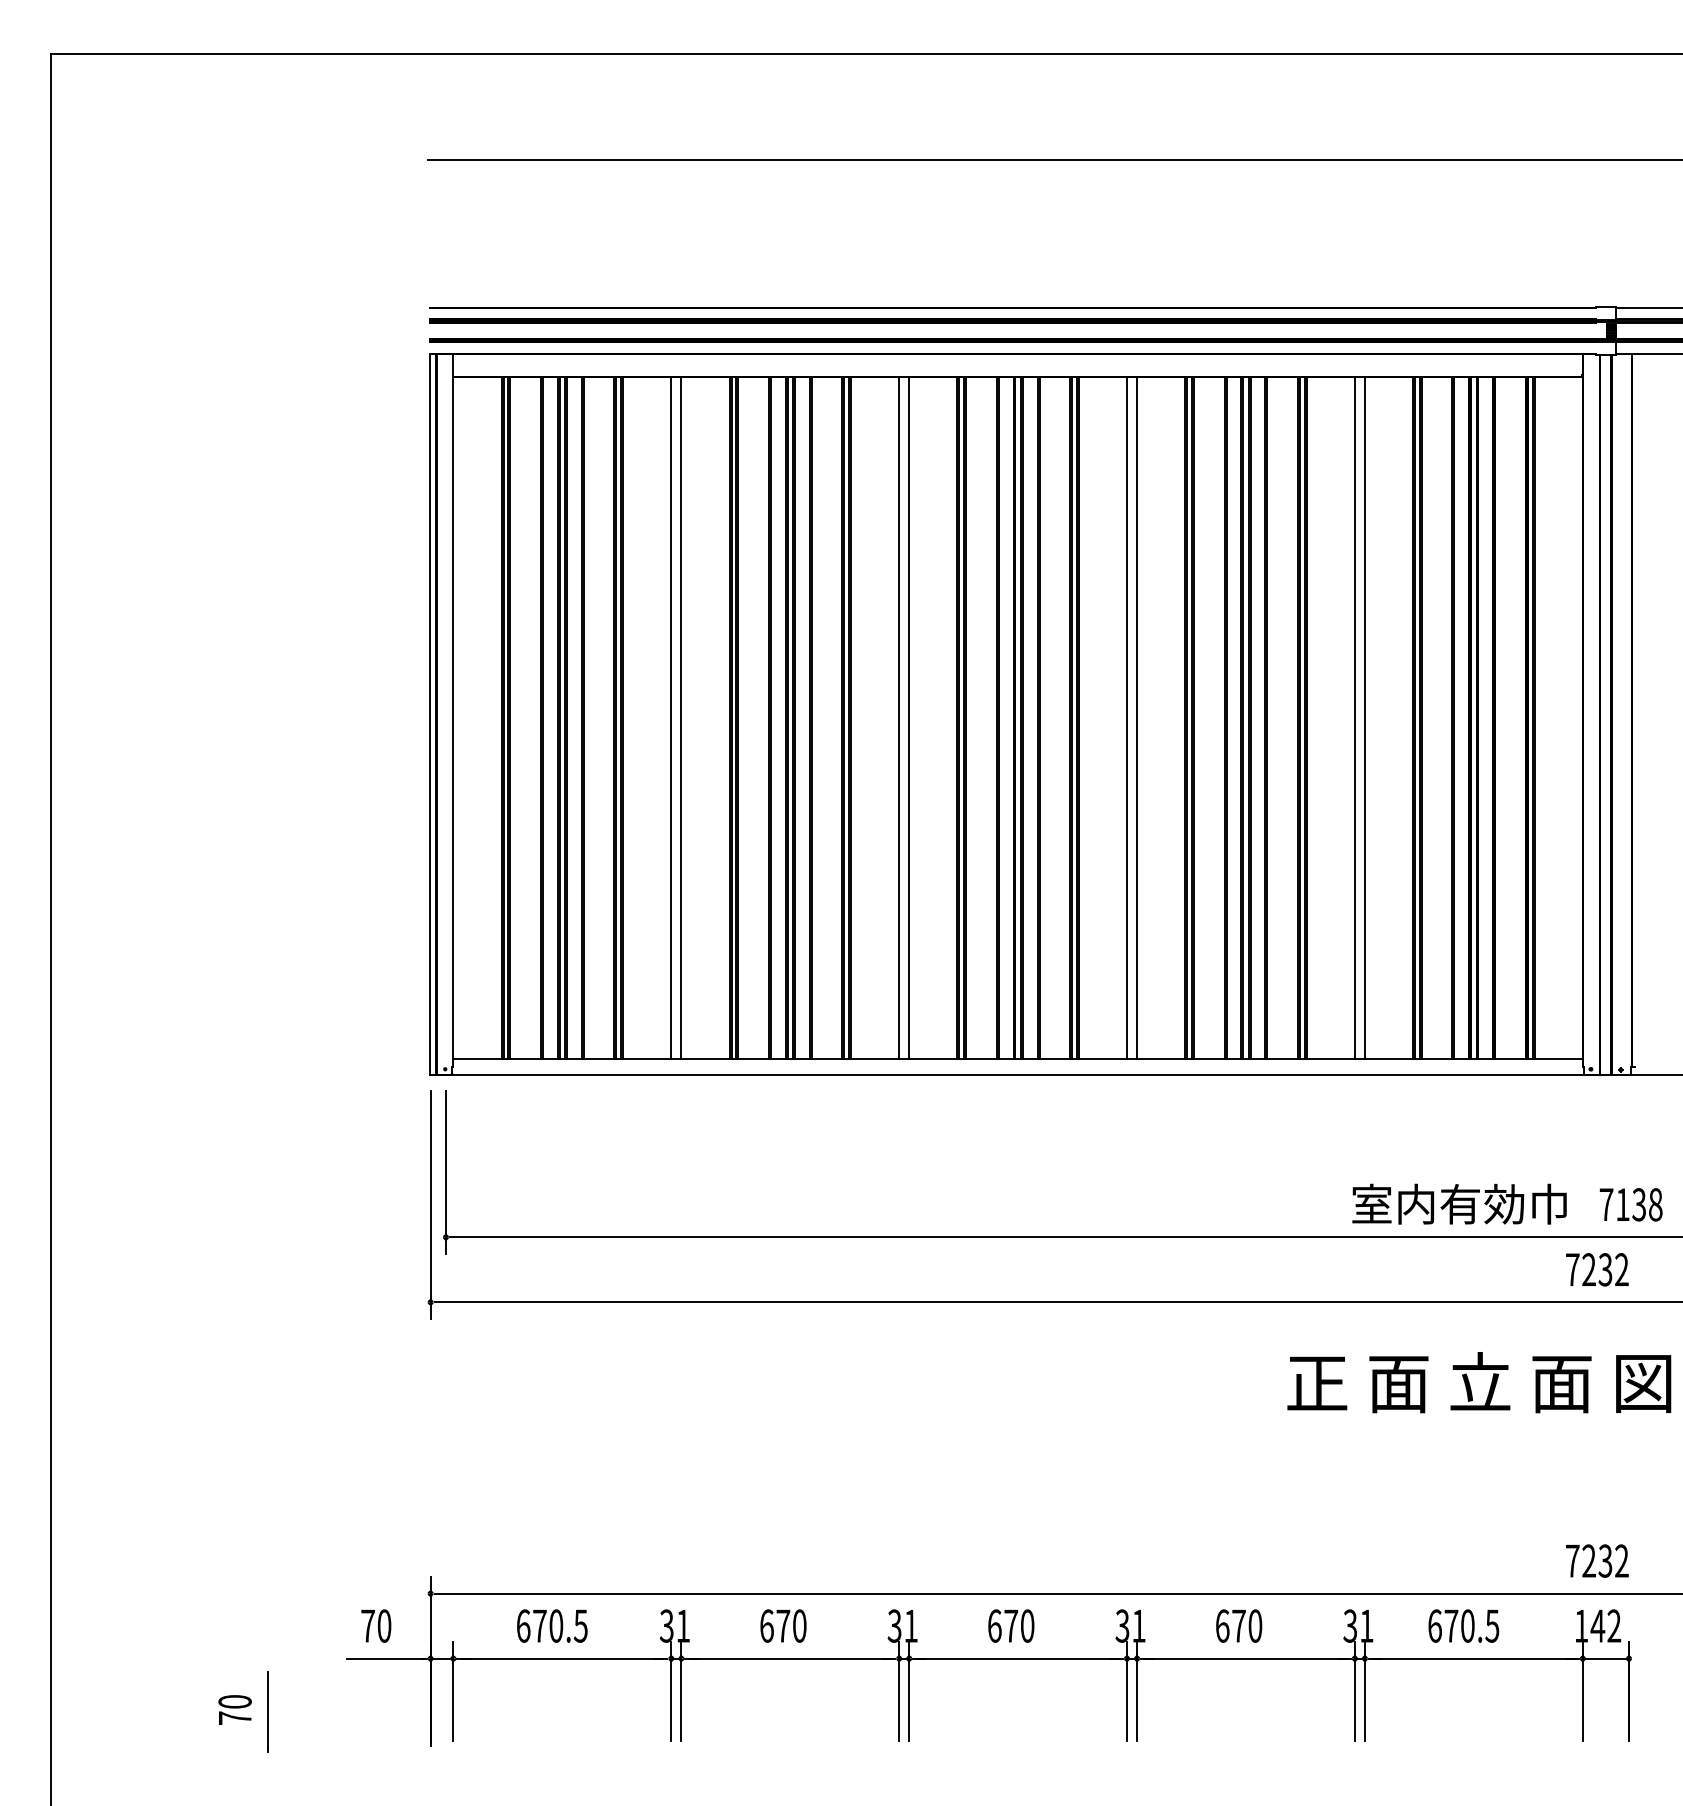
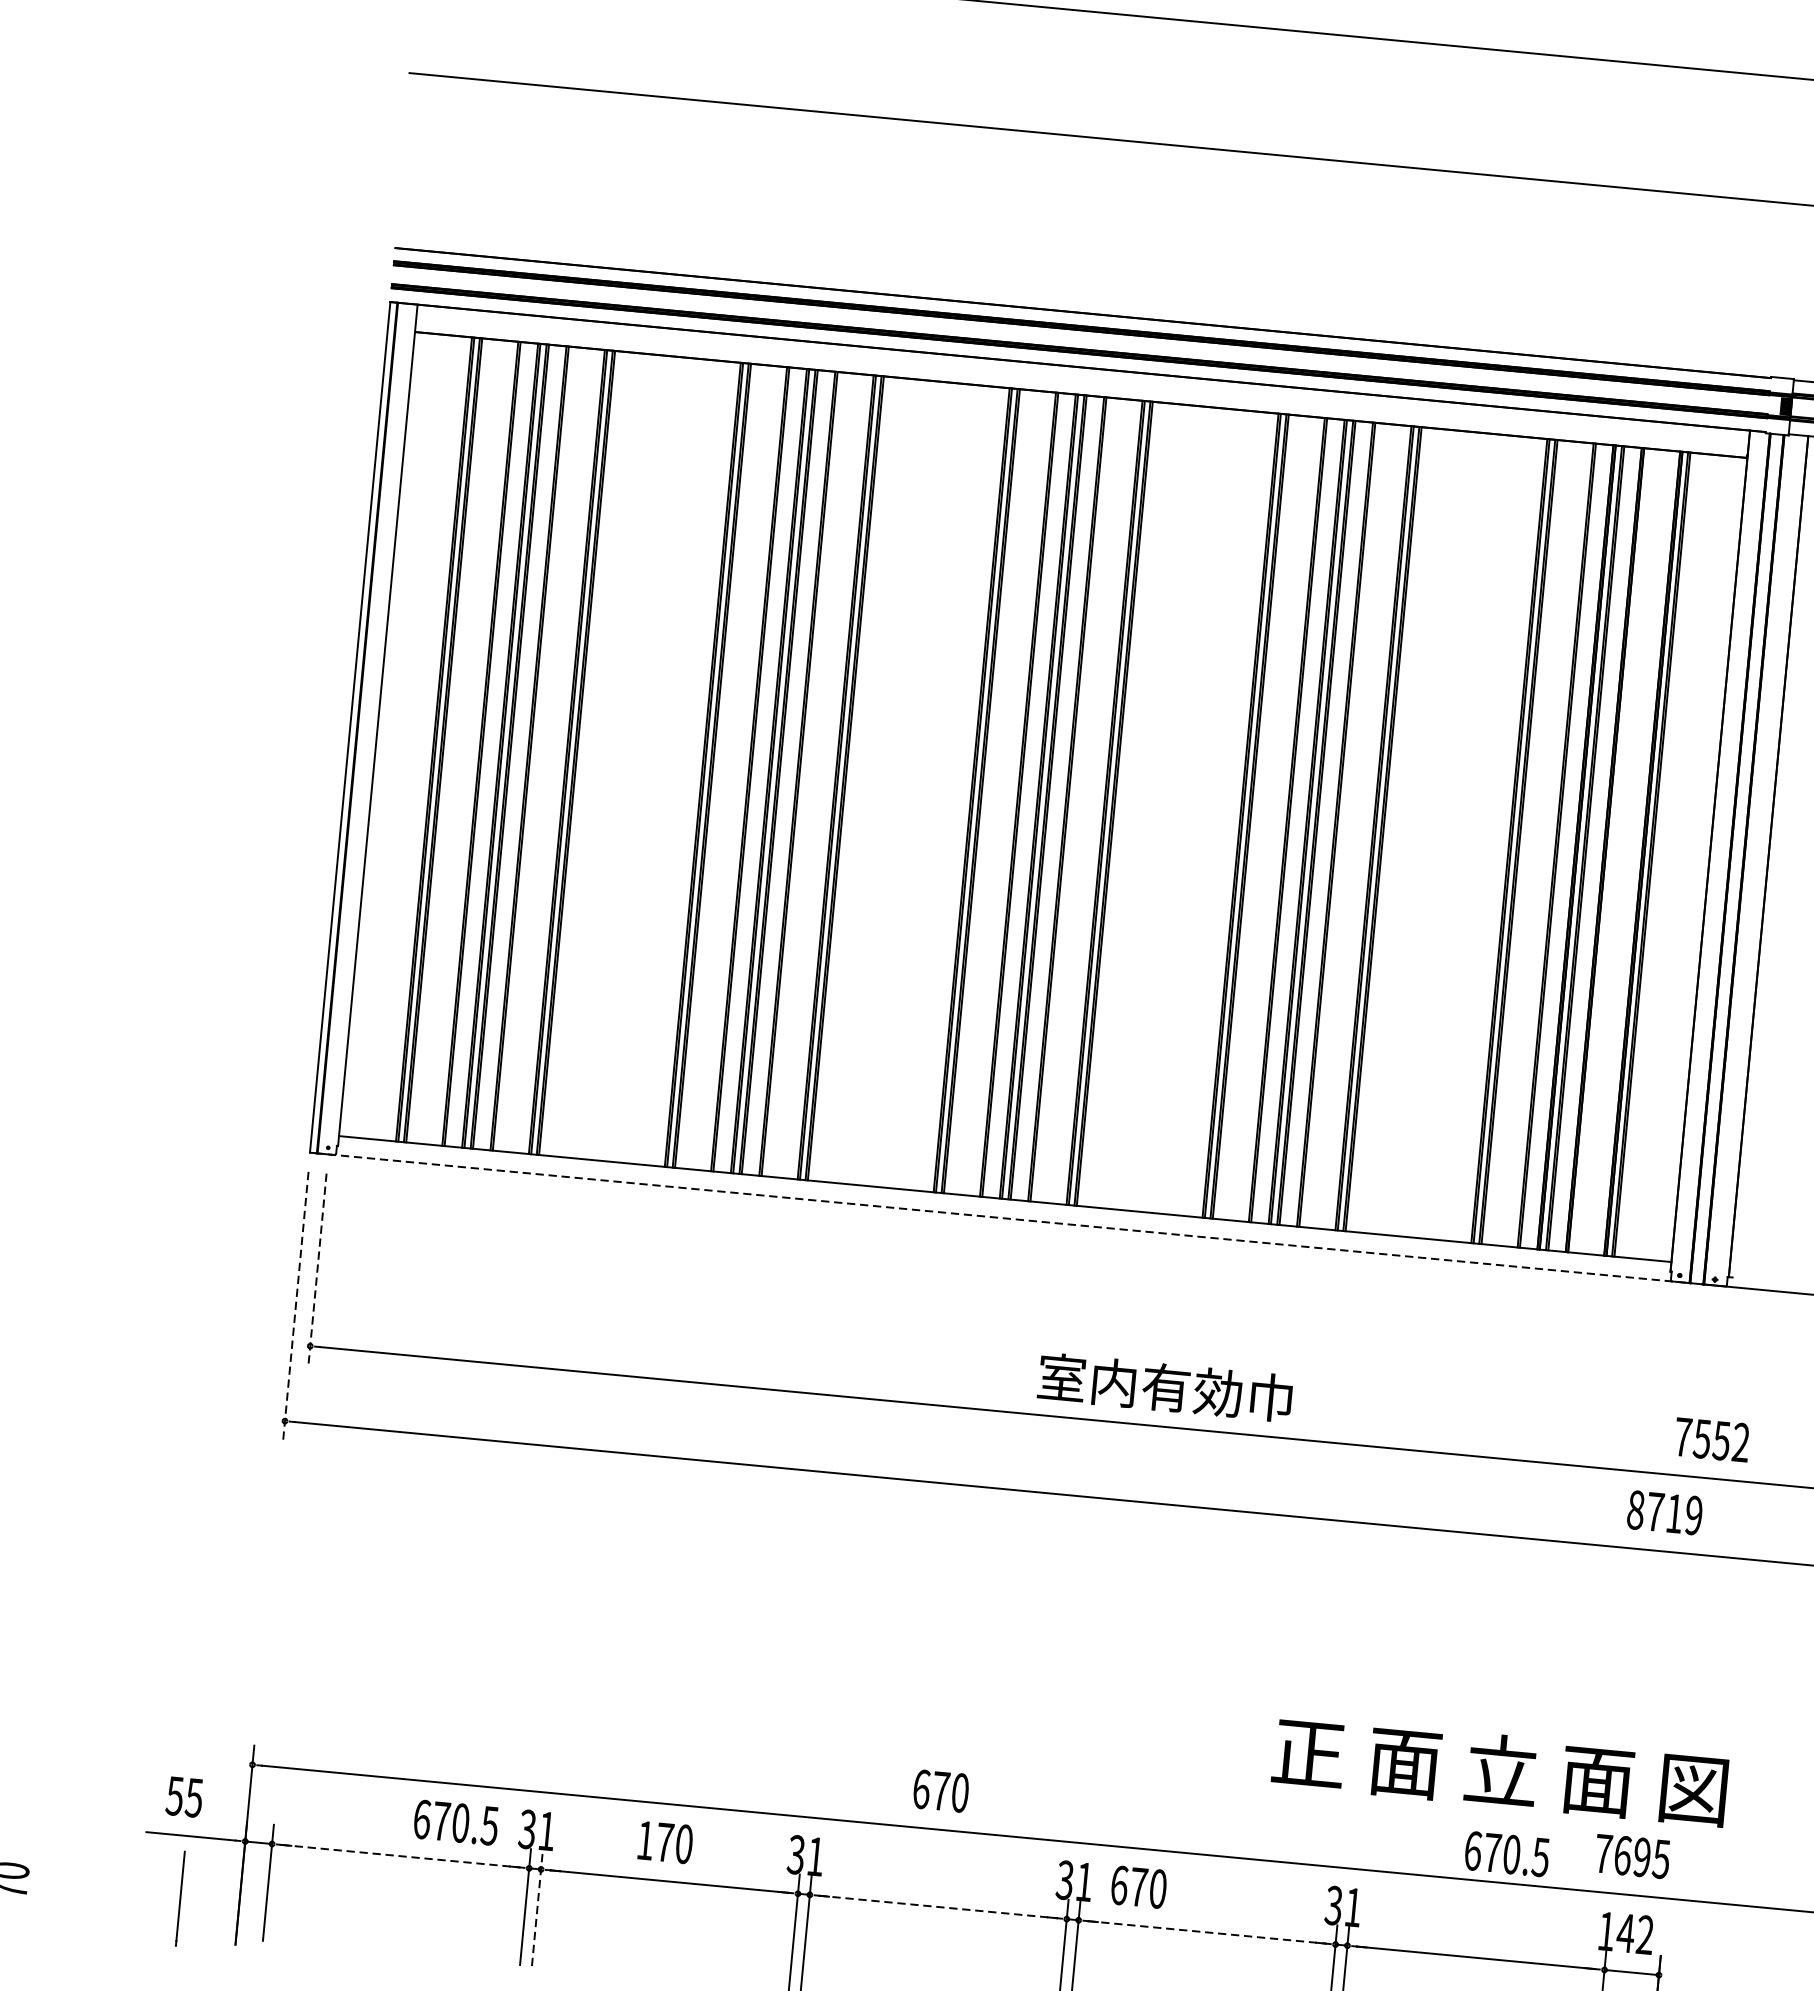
line: (671, 717) -> (634, 758), removed
line: (681, 717) -> (646, 759), removed
line: (899, 717) -> (903, 783), removed
line: (909, 717) -> (915, 784), removed
line: (1127, 717) -> (1172, 808), removed
line: (1137, 717) -> (1184, 810), removed
line: (1354, 717) -> (1440, 834), removed
line: (1364, 717) -> (1451, 835), removed
line: (1018, 1074) -> (1003, 1217), solid -> dashed
line: (445, 1172) -> (316, 1269), solid -> dashed
text: (1459, 1203) -> (1165, 1386), moved
line: (430, 1204) -> (295, 1305), solid -> dashed
text: (1638, 1204) -> (1720, 1440), 7138 -> 7552
text: (1597, 1269) -> (1665, 1512), 7232 -> 8719
text: (1479, 1382) -> (1500, 1770), moved
text: (1605, 1560) -> (1642, 1856), 7232 -> 7695
text: (376, 1625) -> (185, 1796), 70 -> 55
text: (552, 1625) -> (456, 1822), moved
text: (766, 1625) -> (645, 1839), 670 -> 170
text: (1011, 1625) -> (941, 1790), moved
text: (1239, 1625) -> (1139, 1886), moved
text: (1463, 1625) -> (1506, 1853), moved
line: (562, 1658) -> (400, 1856), solid -> dashed
line: (1018, 1658) -> (938, 1906), solid -> dashed
line: (1245, 1658) -> (1206, 1932), solid -> dashed
line: (681, 1690) -> (537, 1907), solid -> dashed
line: (267, 1711) -> (180, 1898), moved

